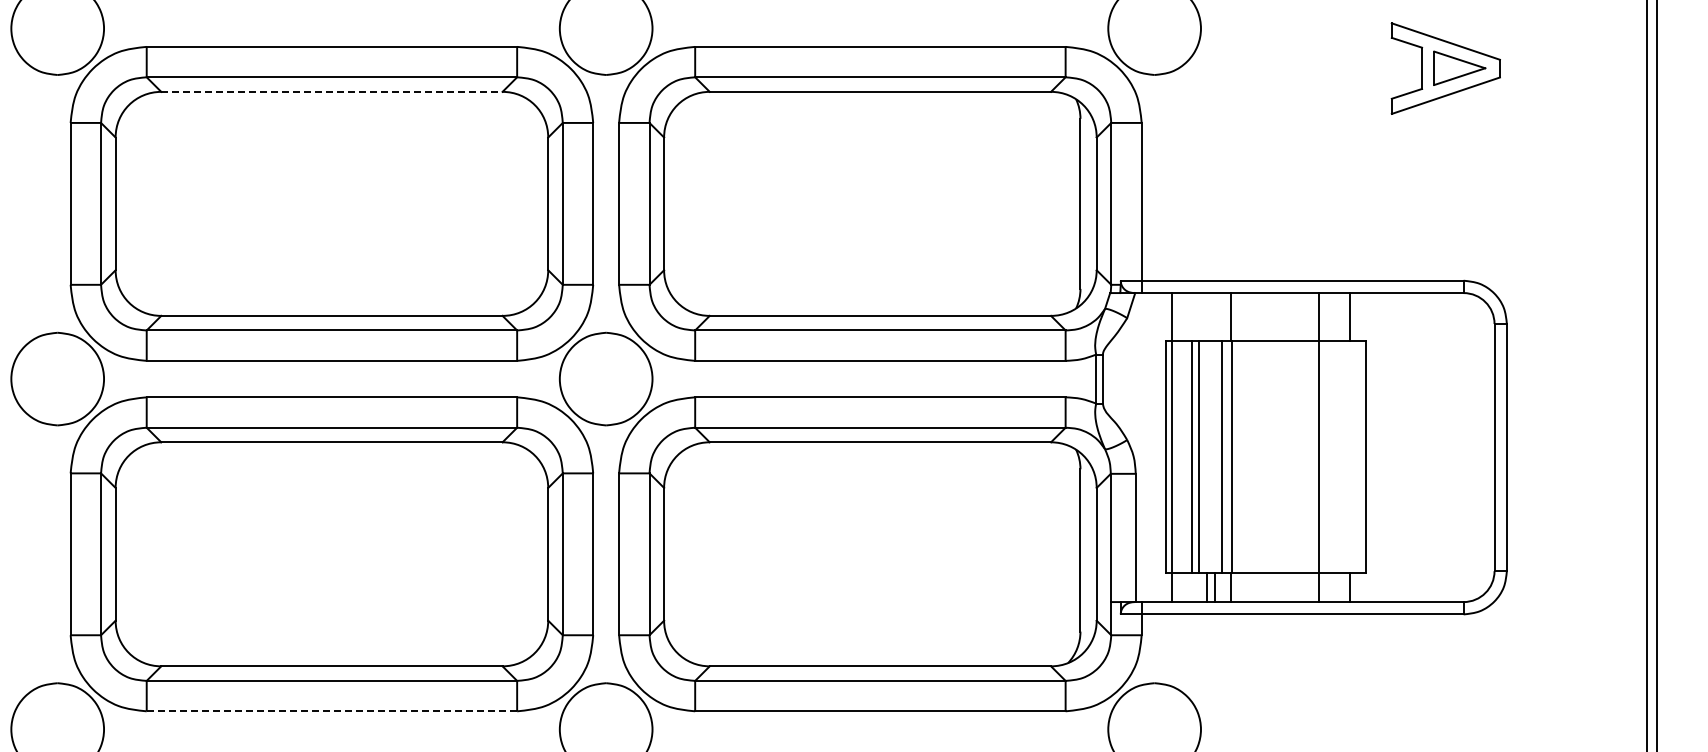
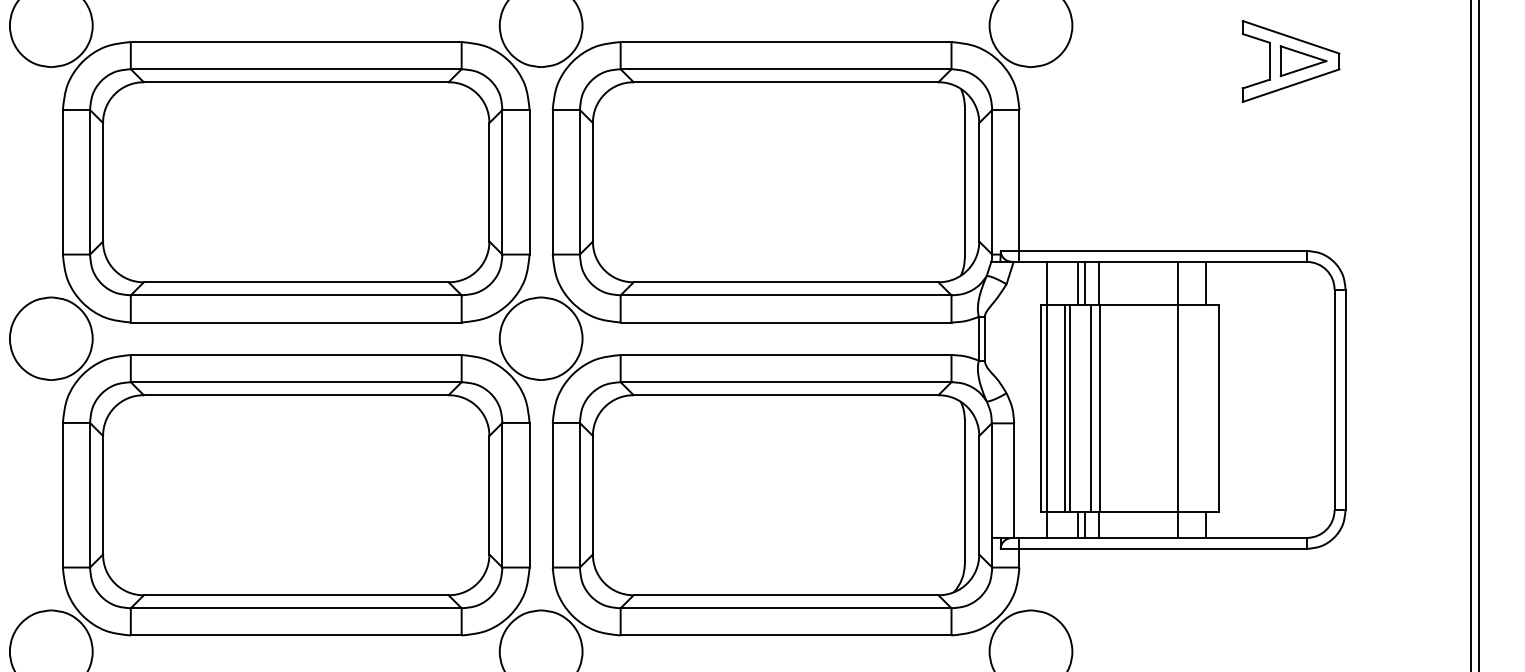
line: (331, 91) -> (295, 81), dashed -> solid
line: (1206, 317) -> (1077, 283), added
line: (1214, 317) -> (1084, 283), added
line: (332, 711) -> (296, 635), dashed -> solid

